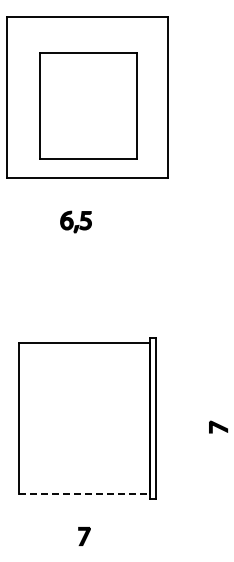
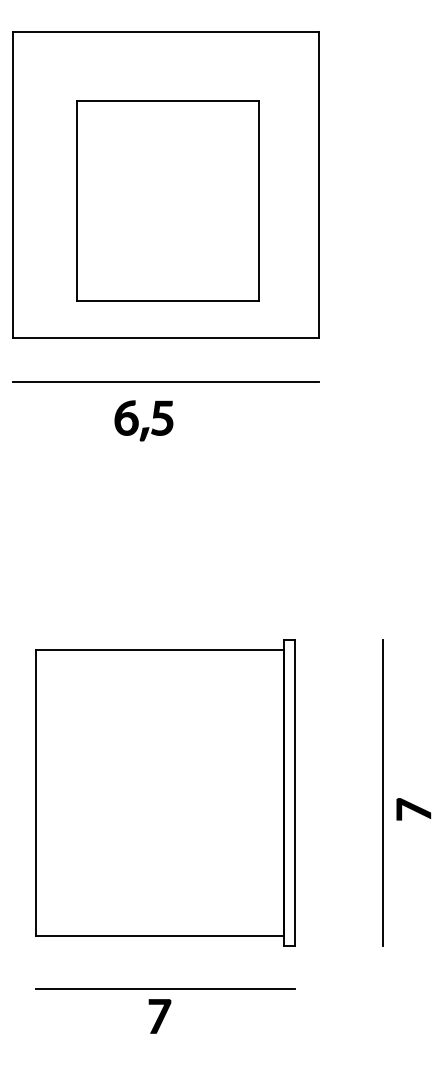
line: (87, 201) -> (165, 381), added
line: (202, 418) -> (383, 792), added
line: (85, 494) -> (161, 936), dashed -> solid
line: (87, 522) -> (165, 989), added

